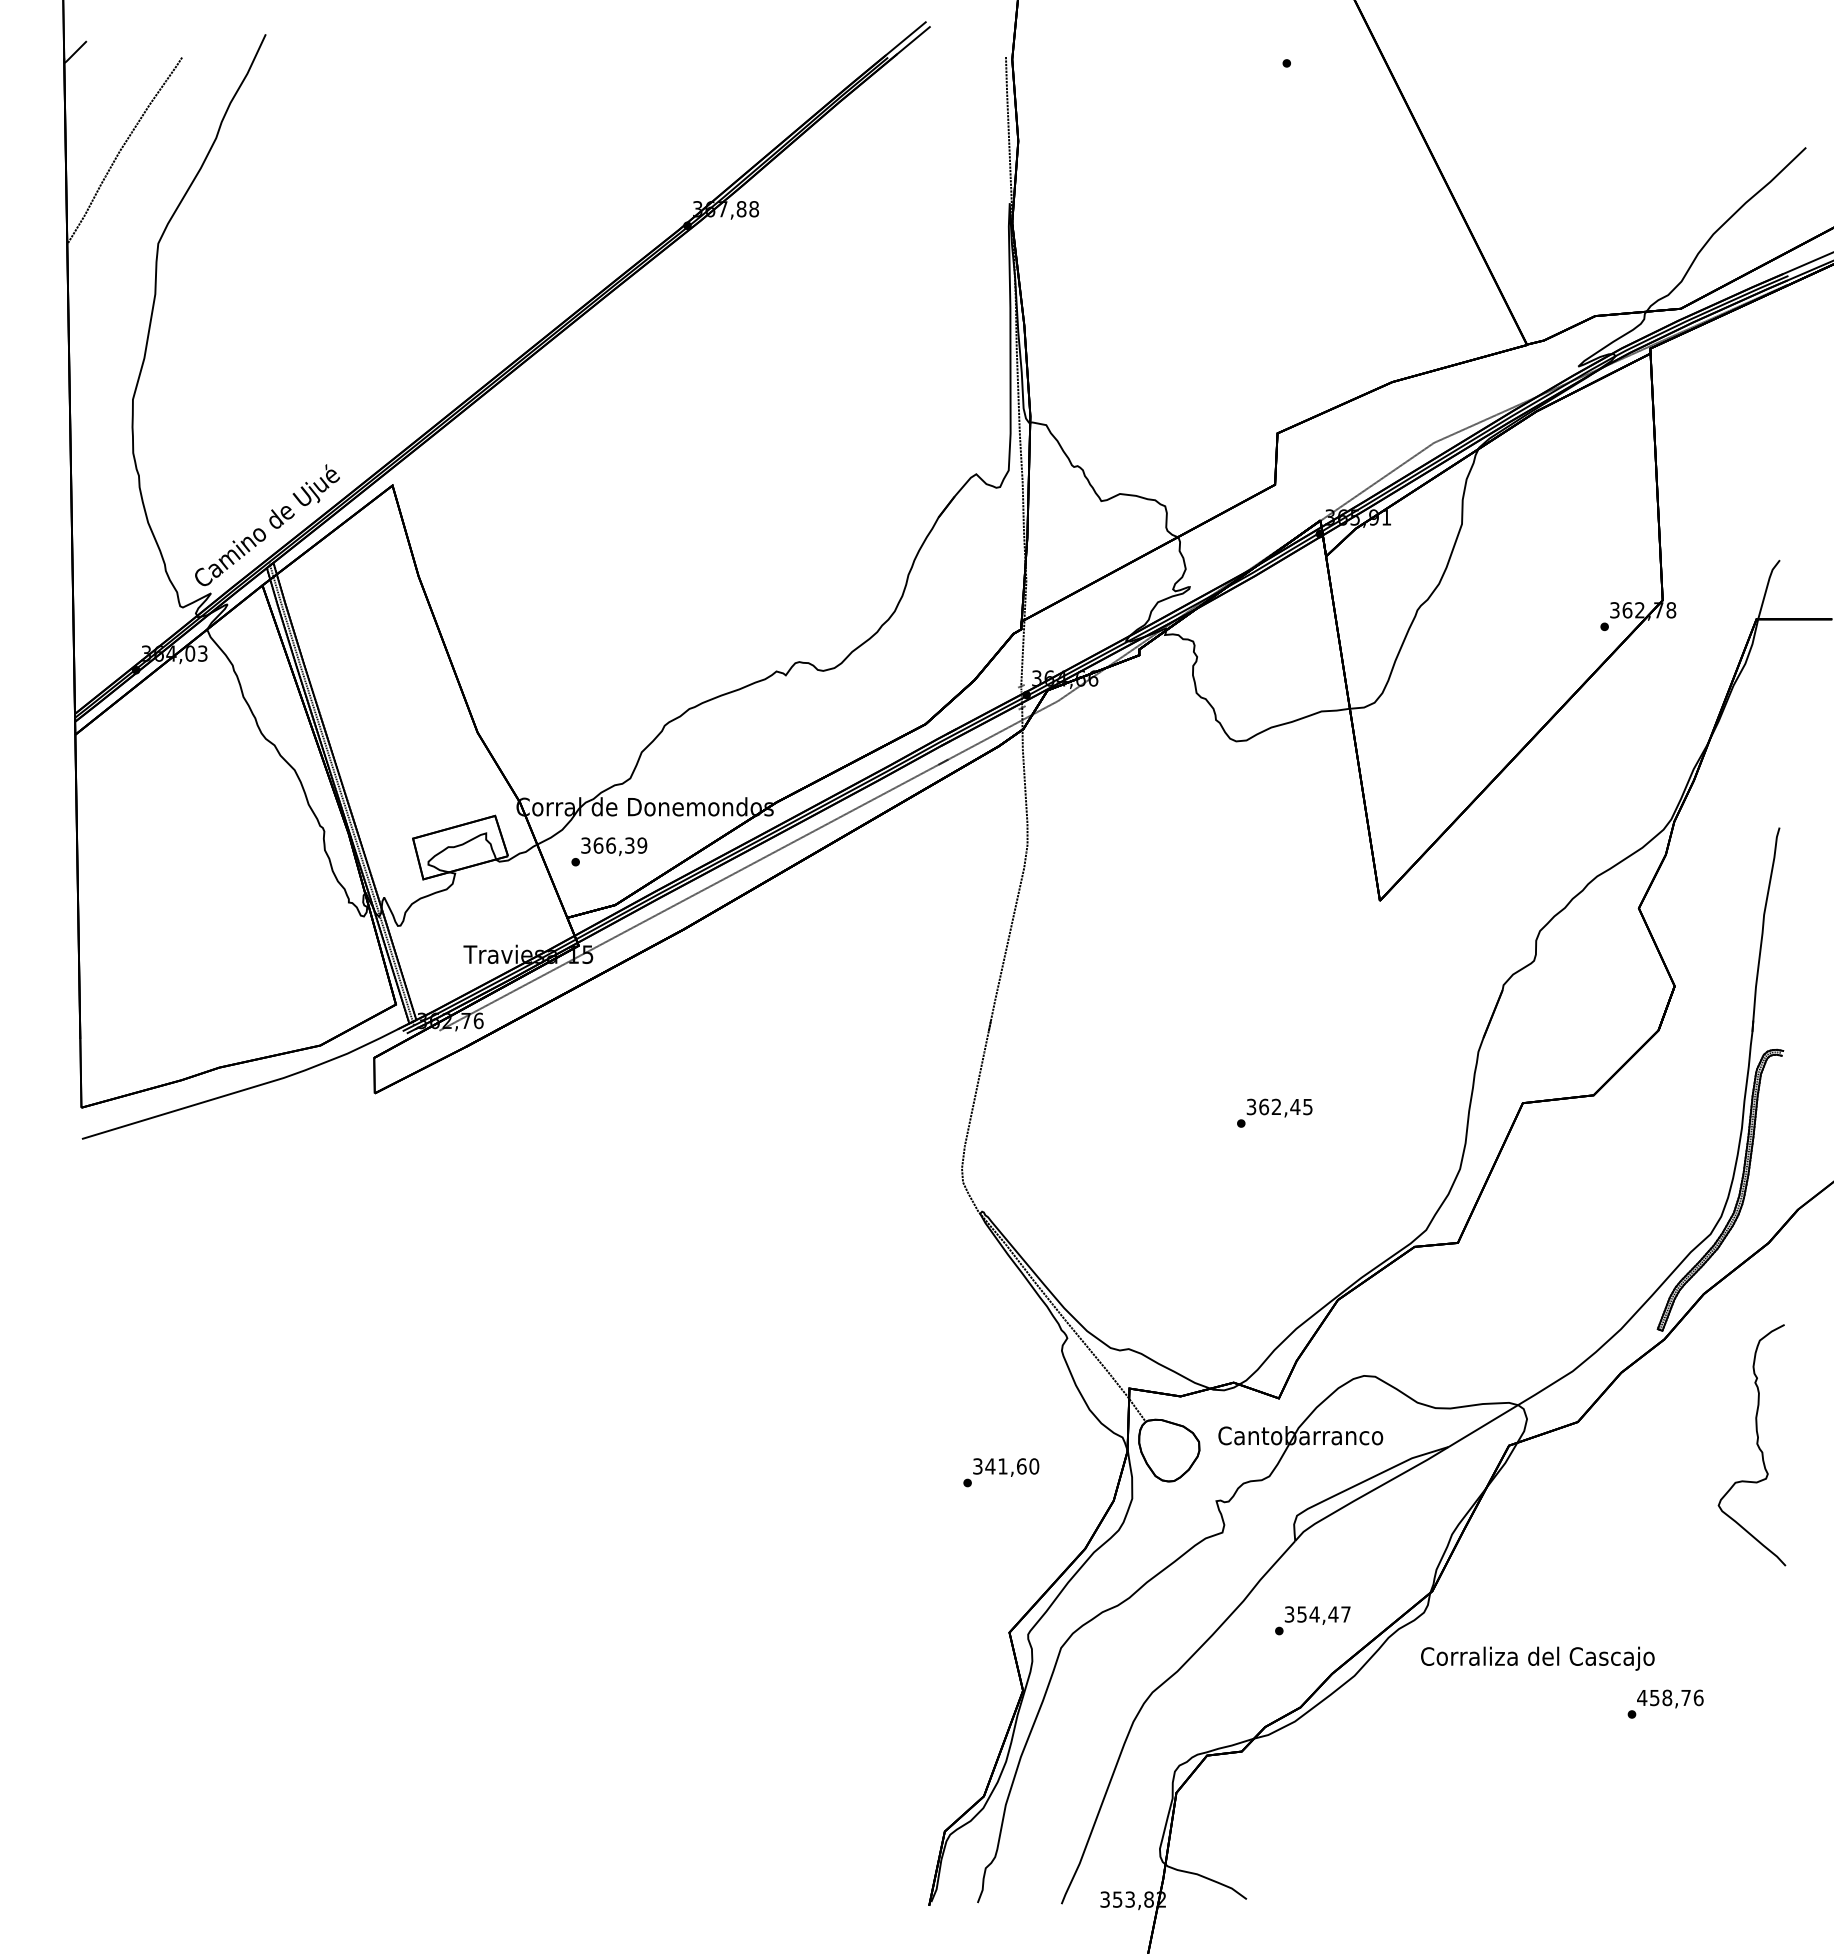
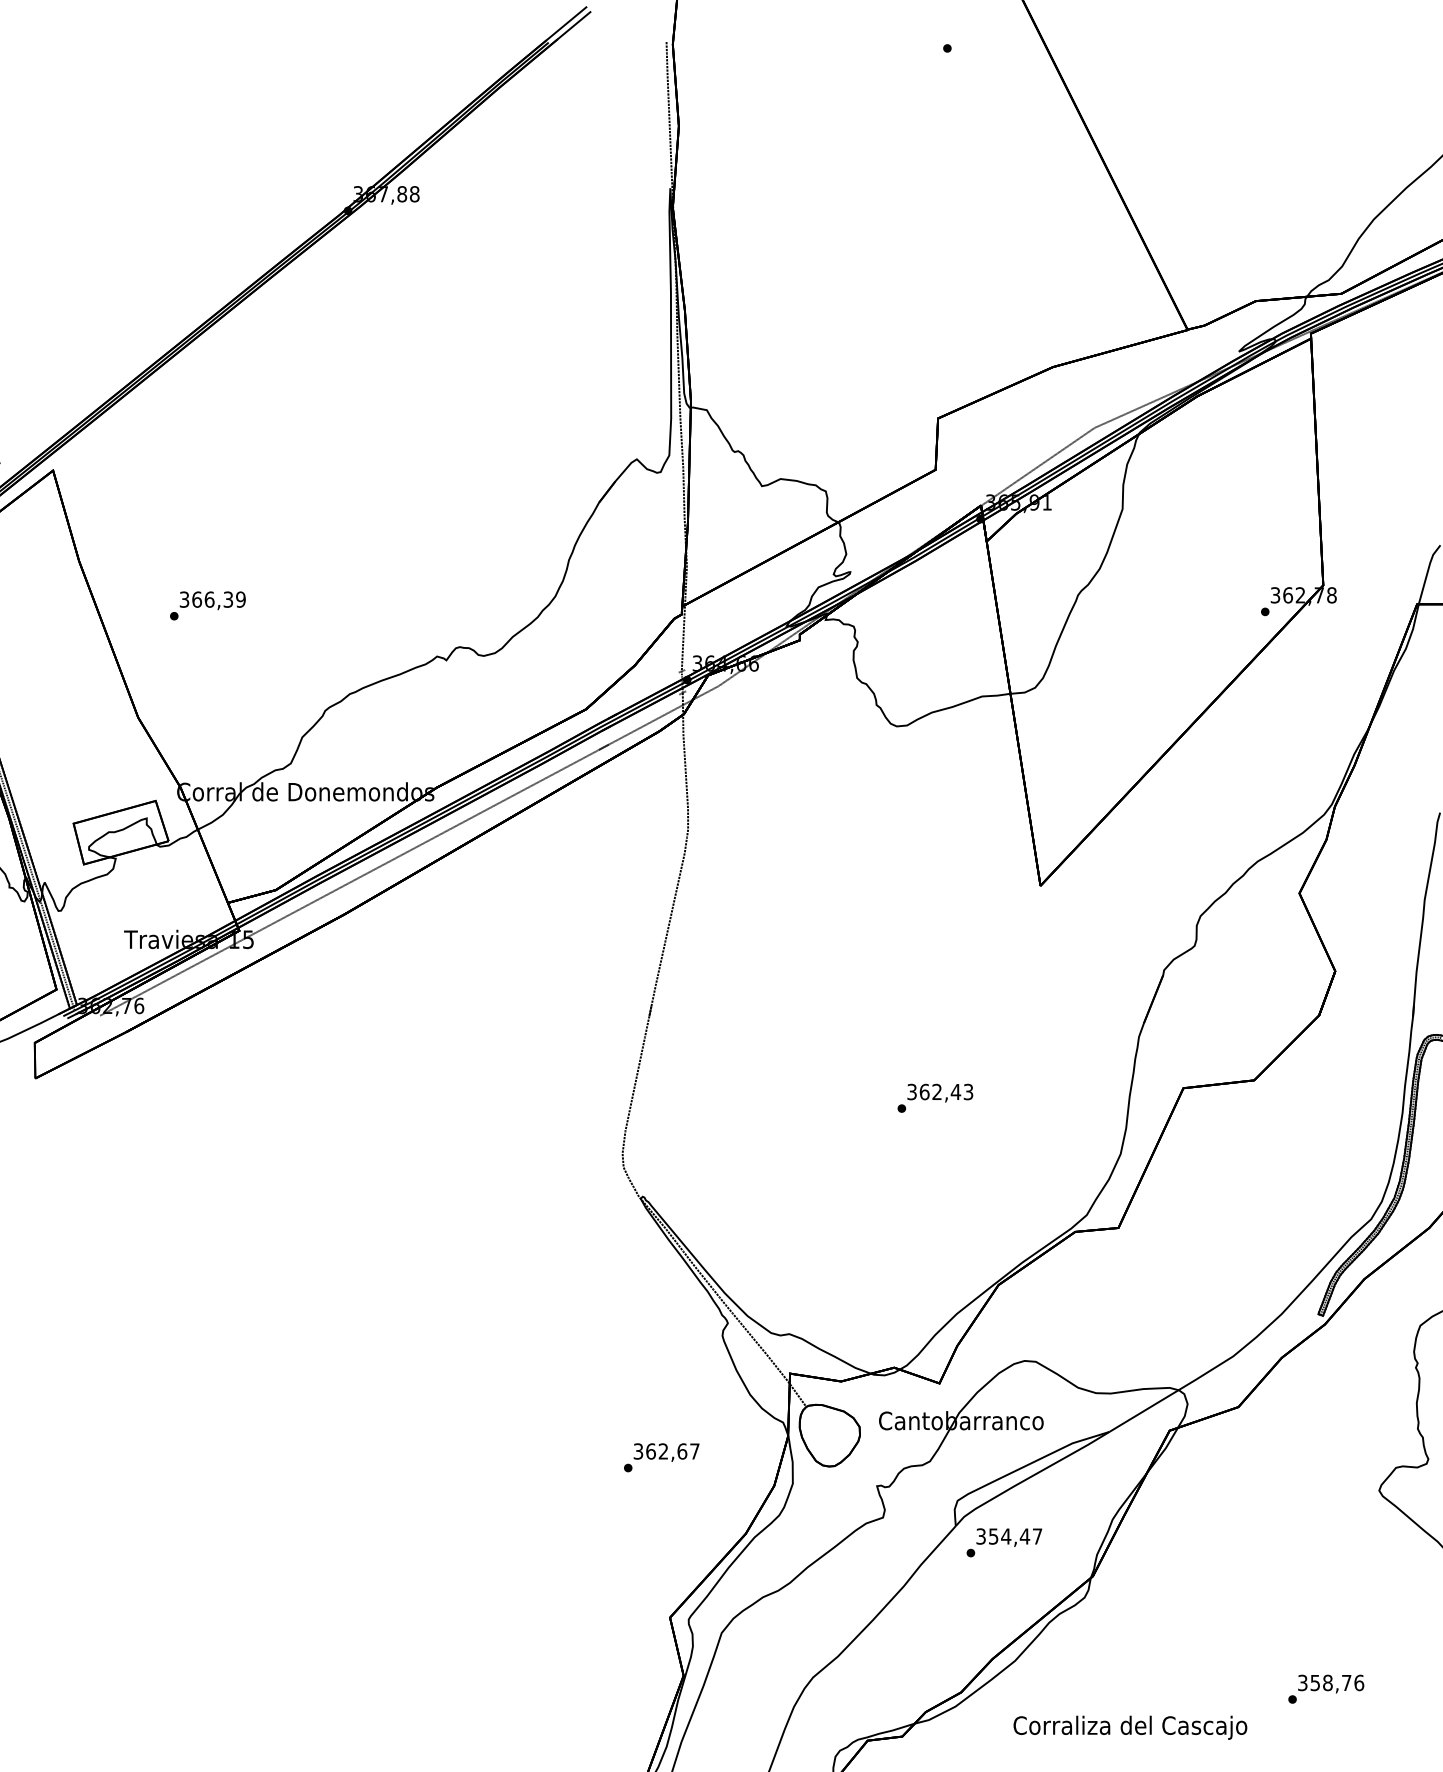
text: (609, 851) -> (208, 605), moved
text: (1307, 1106) -> (968, 1091), 362,45 -> 362,43
text: (1012, 1466) -> (673, 1451), 341,60 -> 362,67
text: (1312, 1620) -> (1004, 1542), moved
text: (1537, 1658) -> (1130, 1727), moved
text: (1642, 1697) -> (1303, 1682), 458,76 -> 358,76

